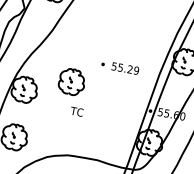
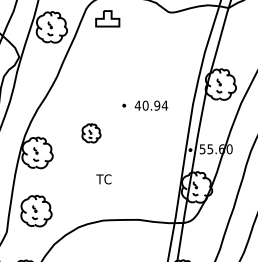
text: (125, 68) -> (151, 105), 55.29 -> 40.94
part: (71, 82) -> (91, 133), size x0.6
text: (76, 111) -> (103, 179), moved

